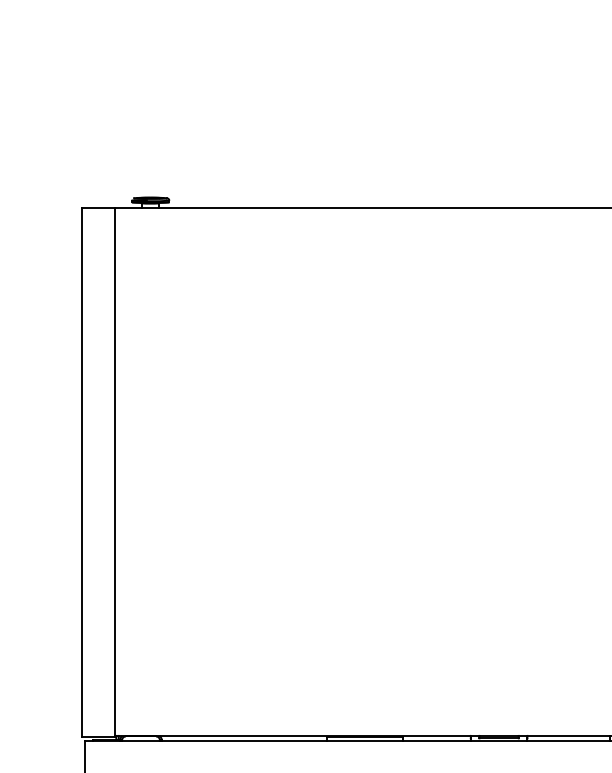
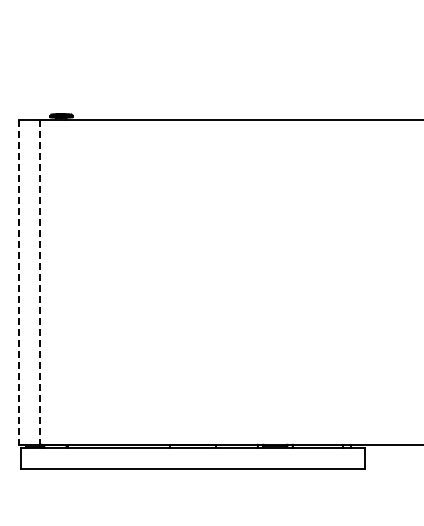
line: (82, 473) -> (19, 283), solid -> dashed
line: (115, 473) -> (39, 283), solid -> dashed

